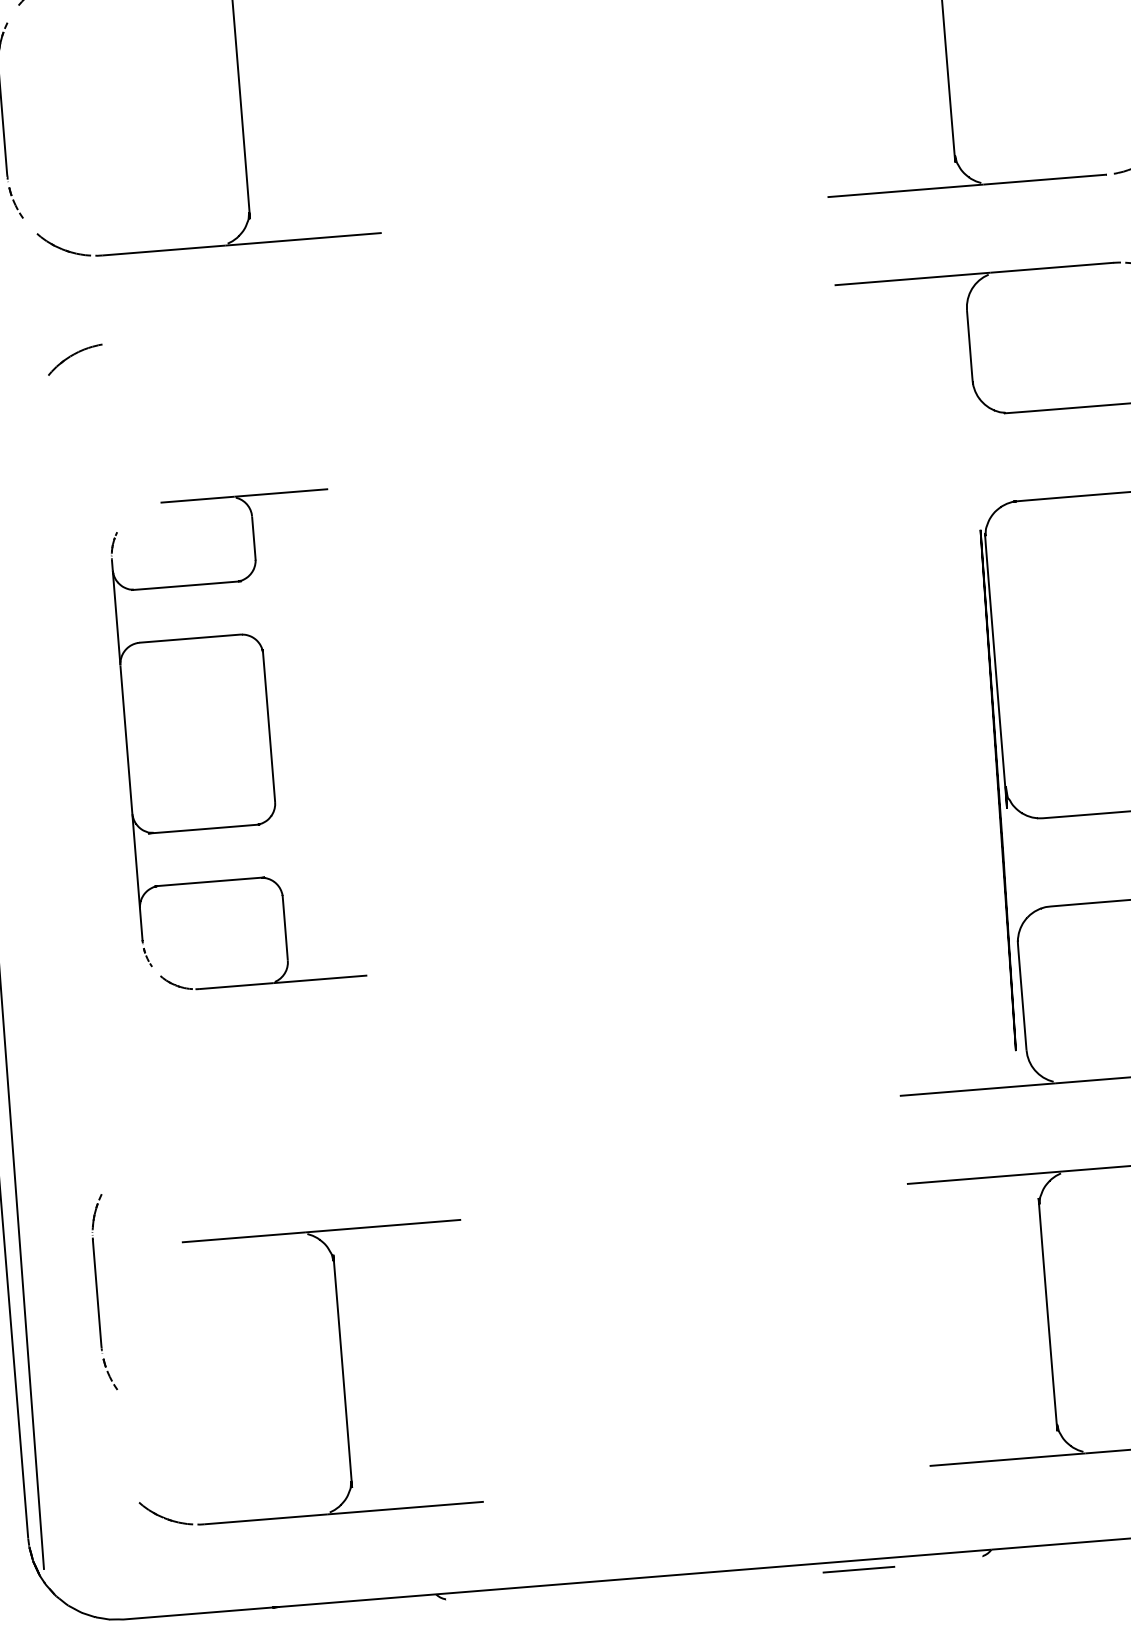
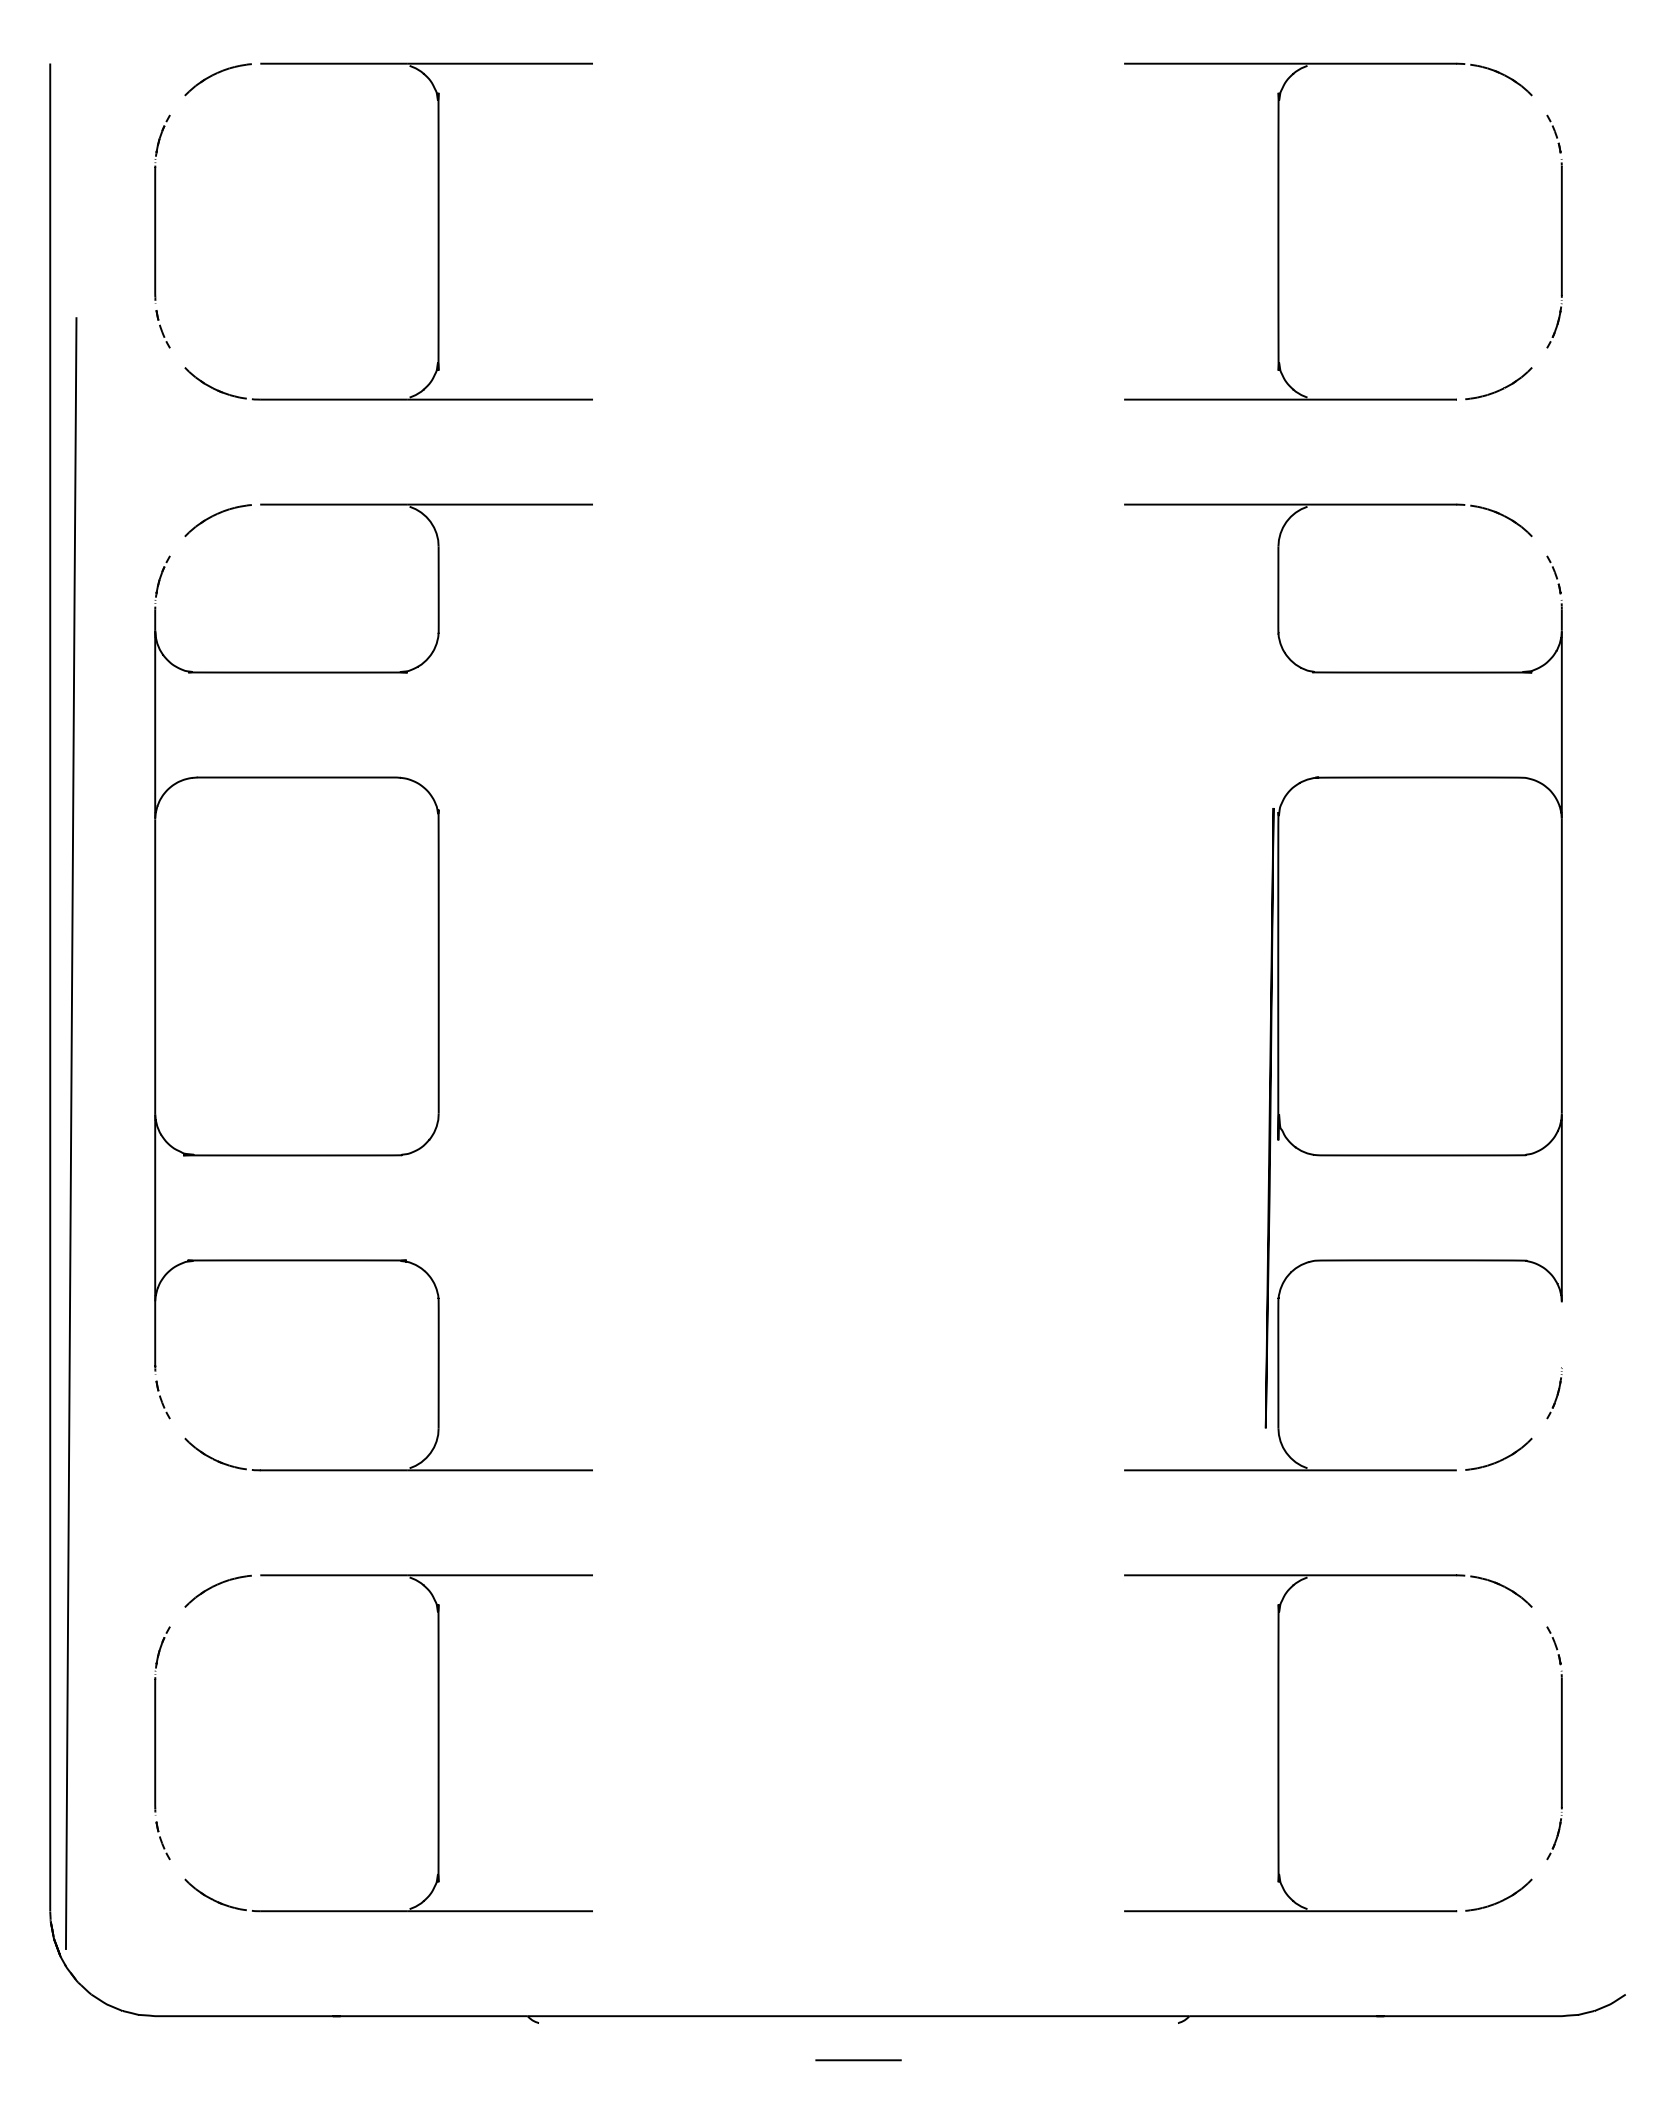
part: (237, 741) -> (373, 987), size x1.67
part: (146, 1257) -> (217, 1590), added
part: (103, 1292) -> (162, 1743), moved
line: (858, 1569) -> (858, 2060), moved

